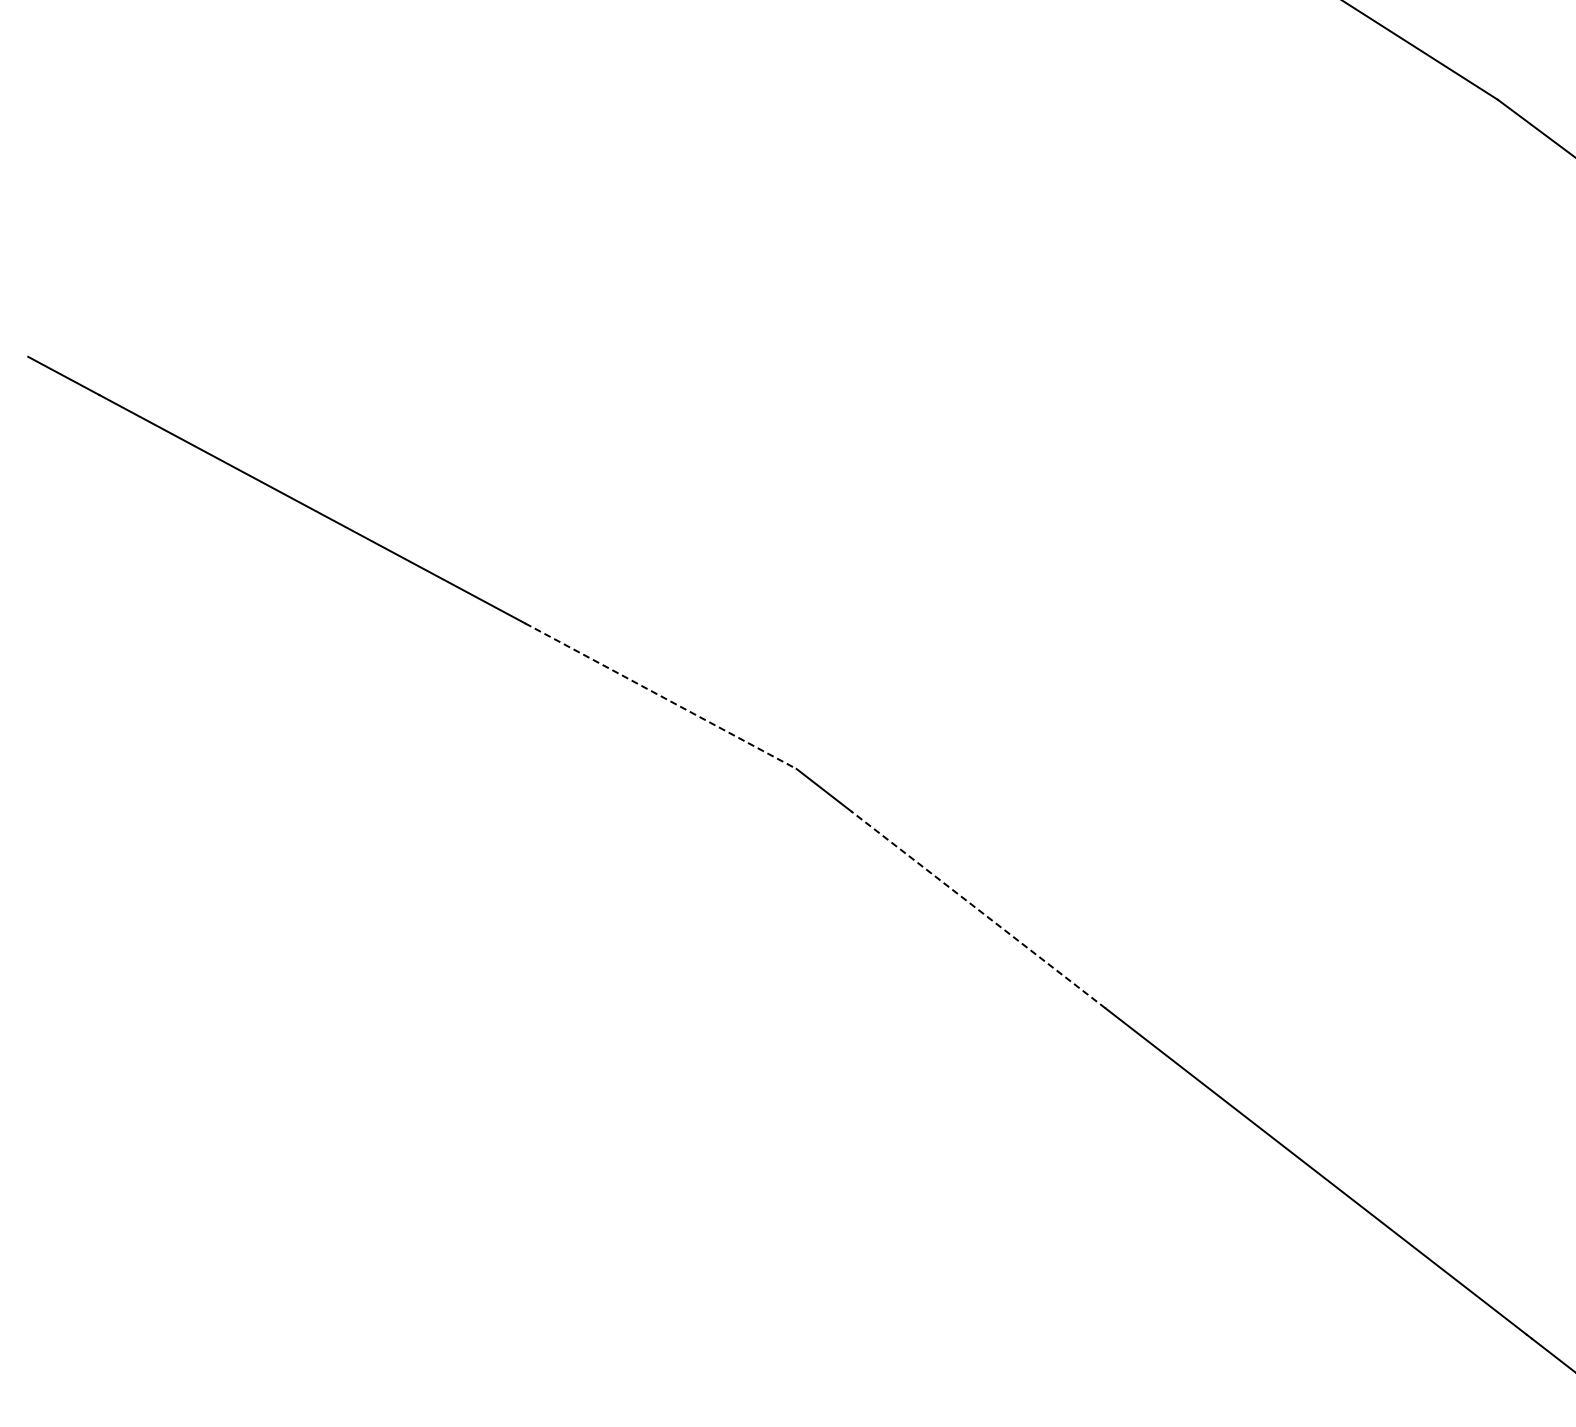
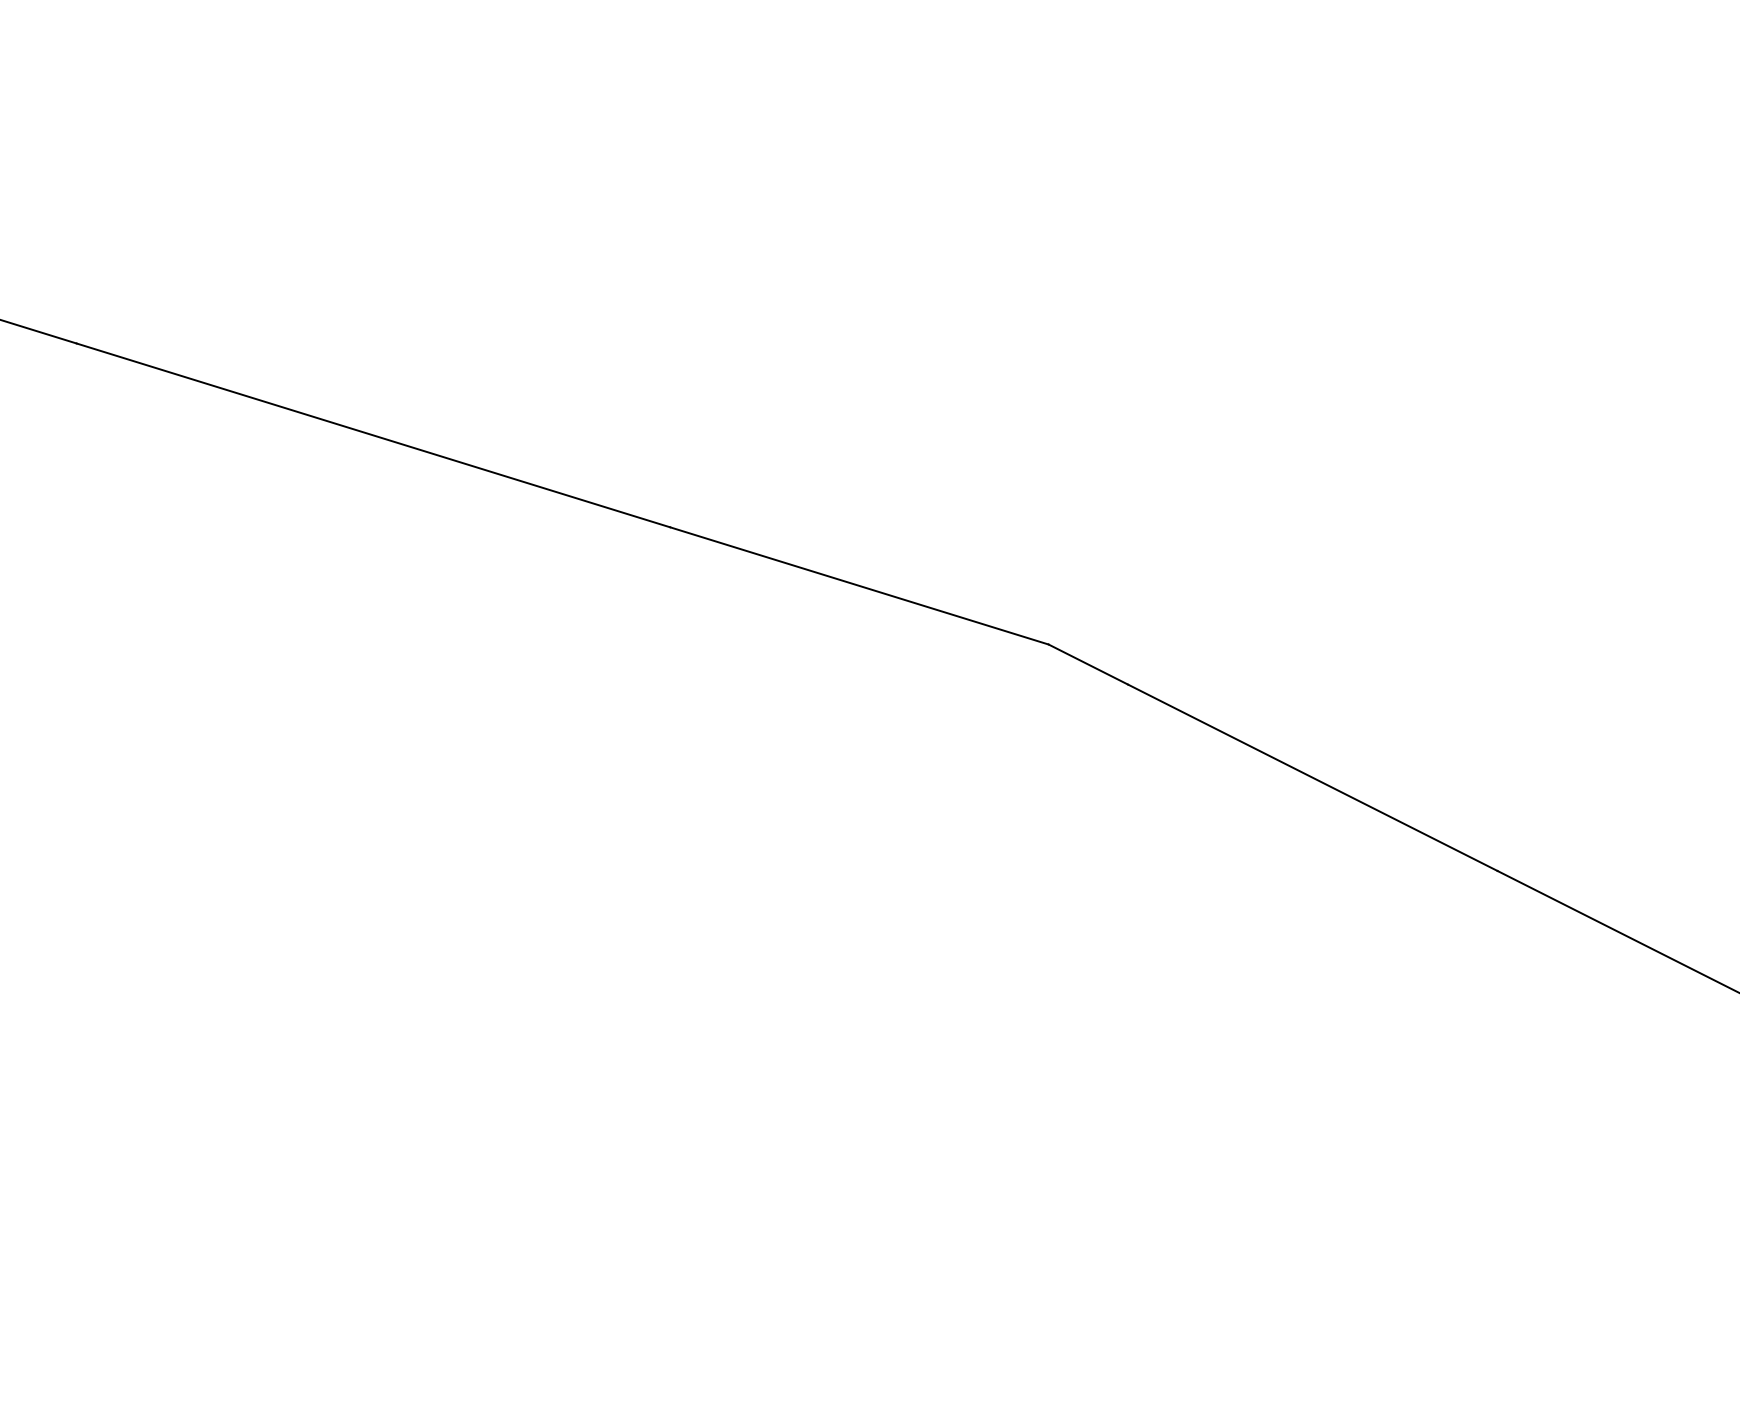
line: (661, 696) -> (860, 586), dashed -> solid
line: (978, 909) -> (1312, 777), dashed -> solid

